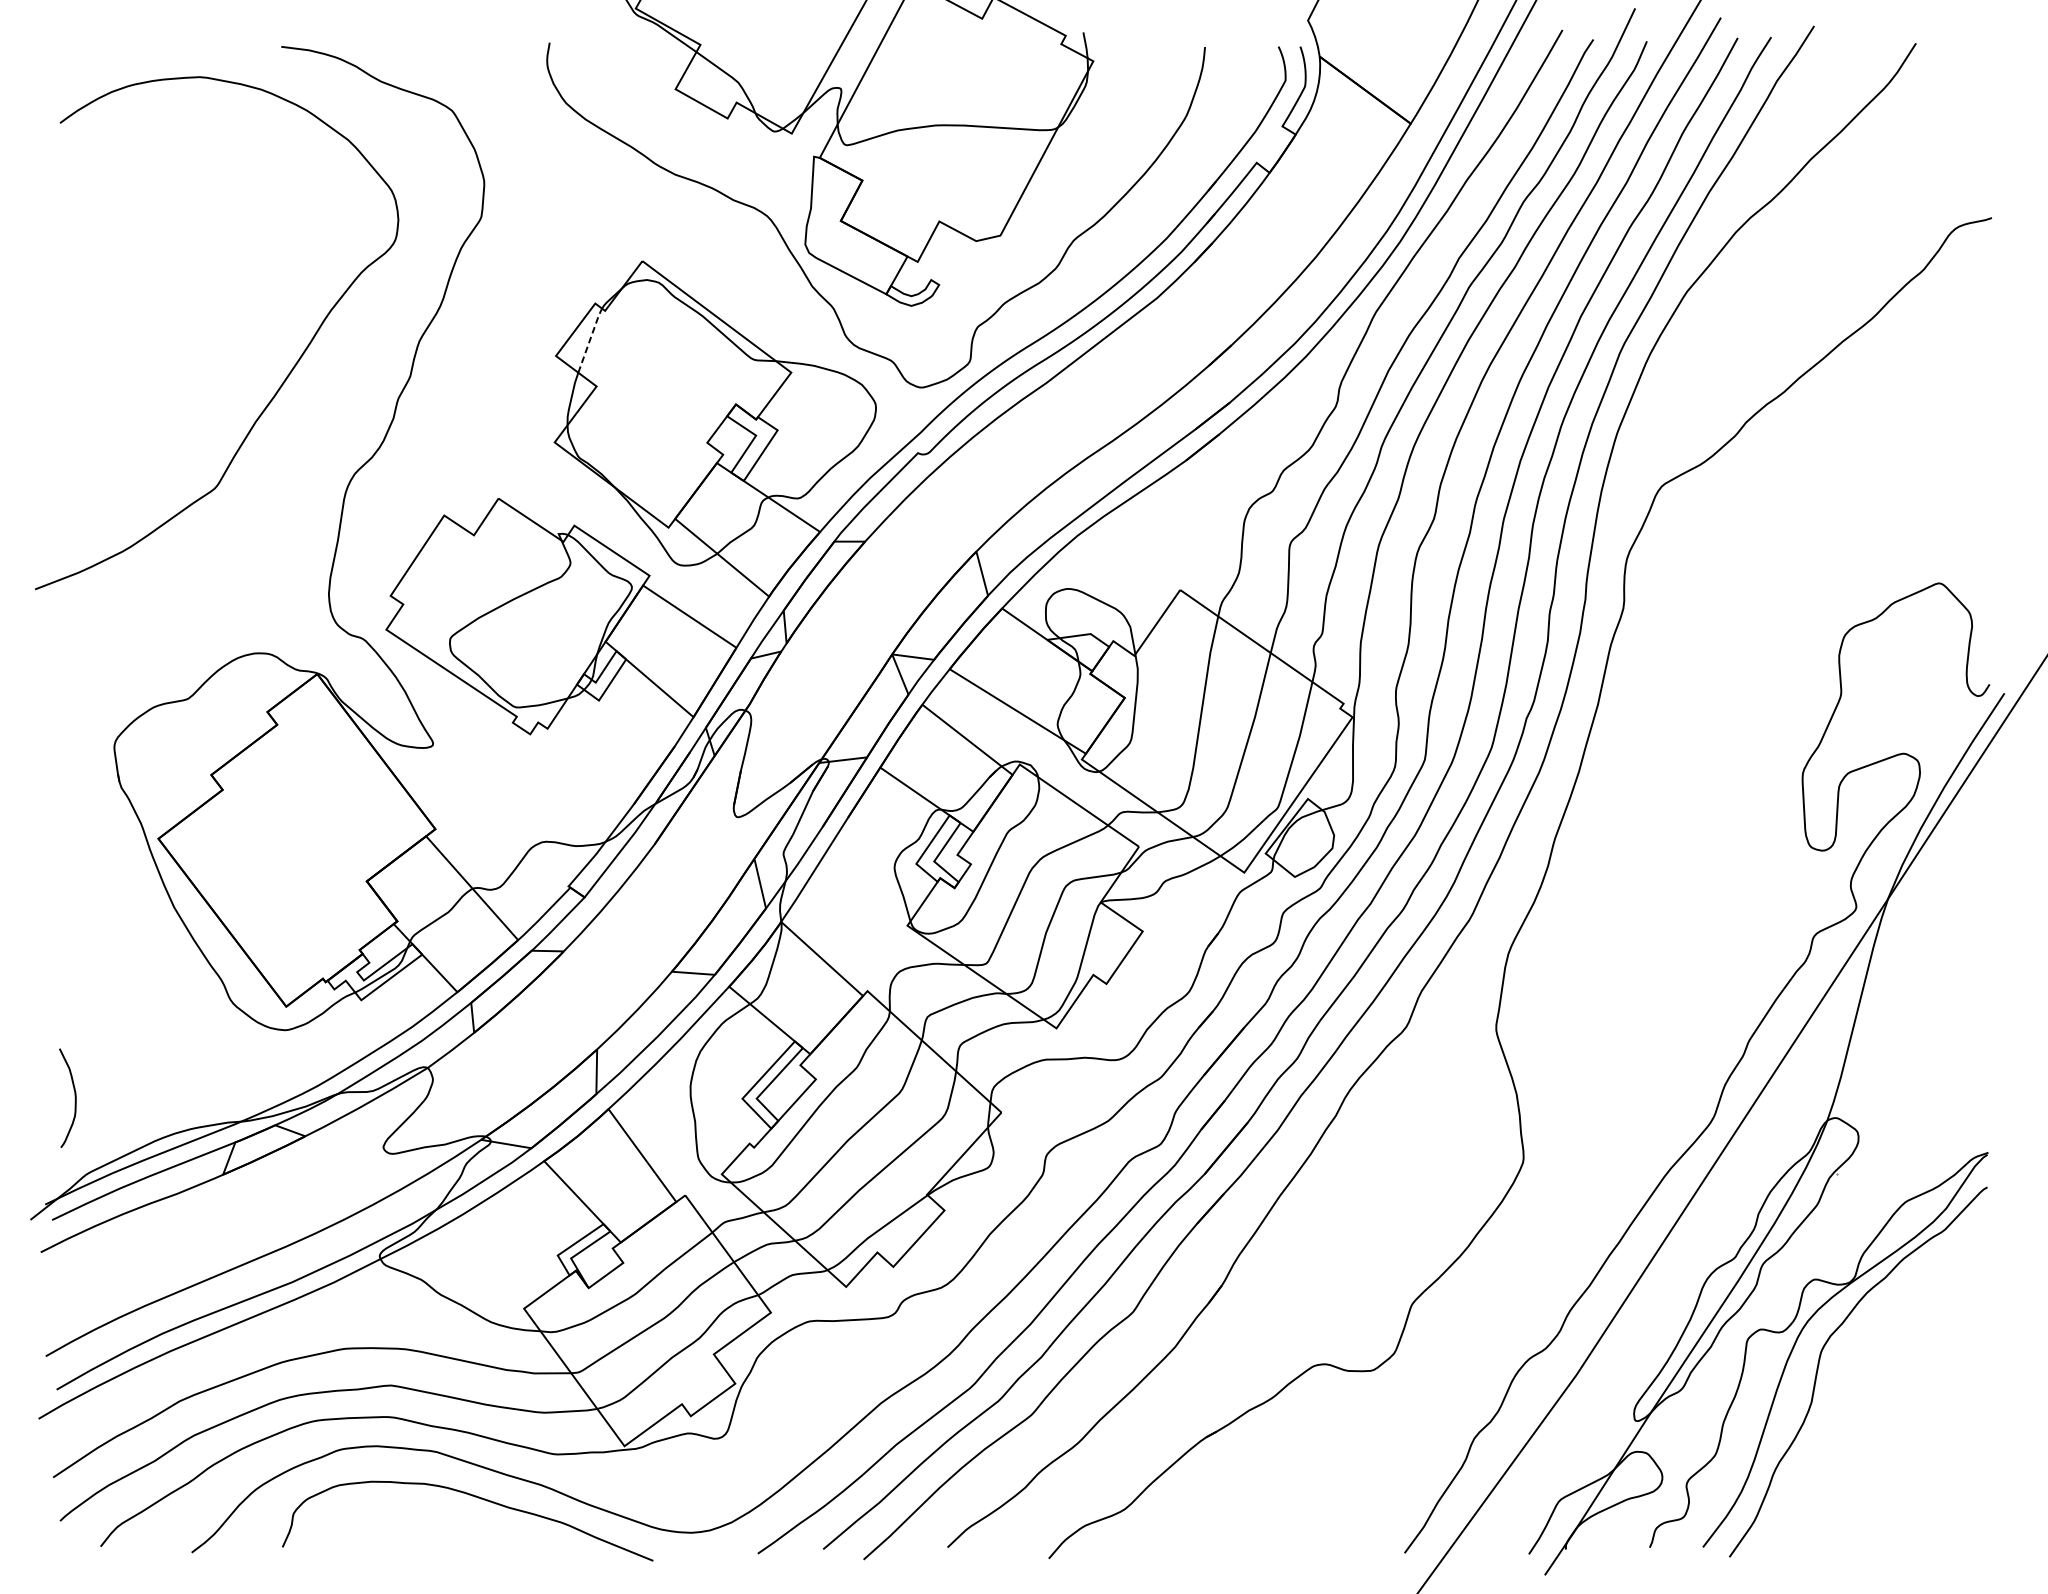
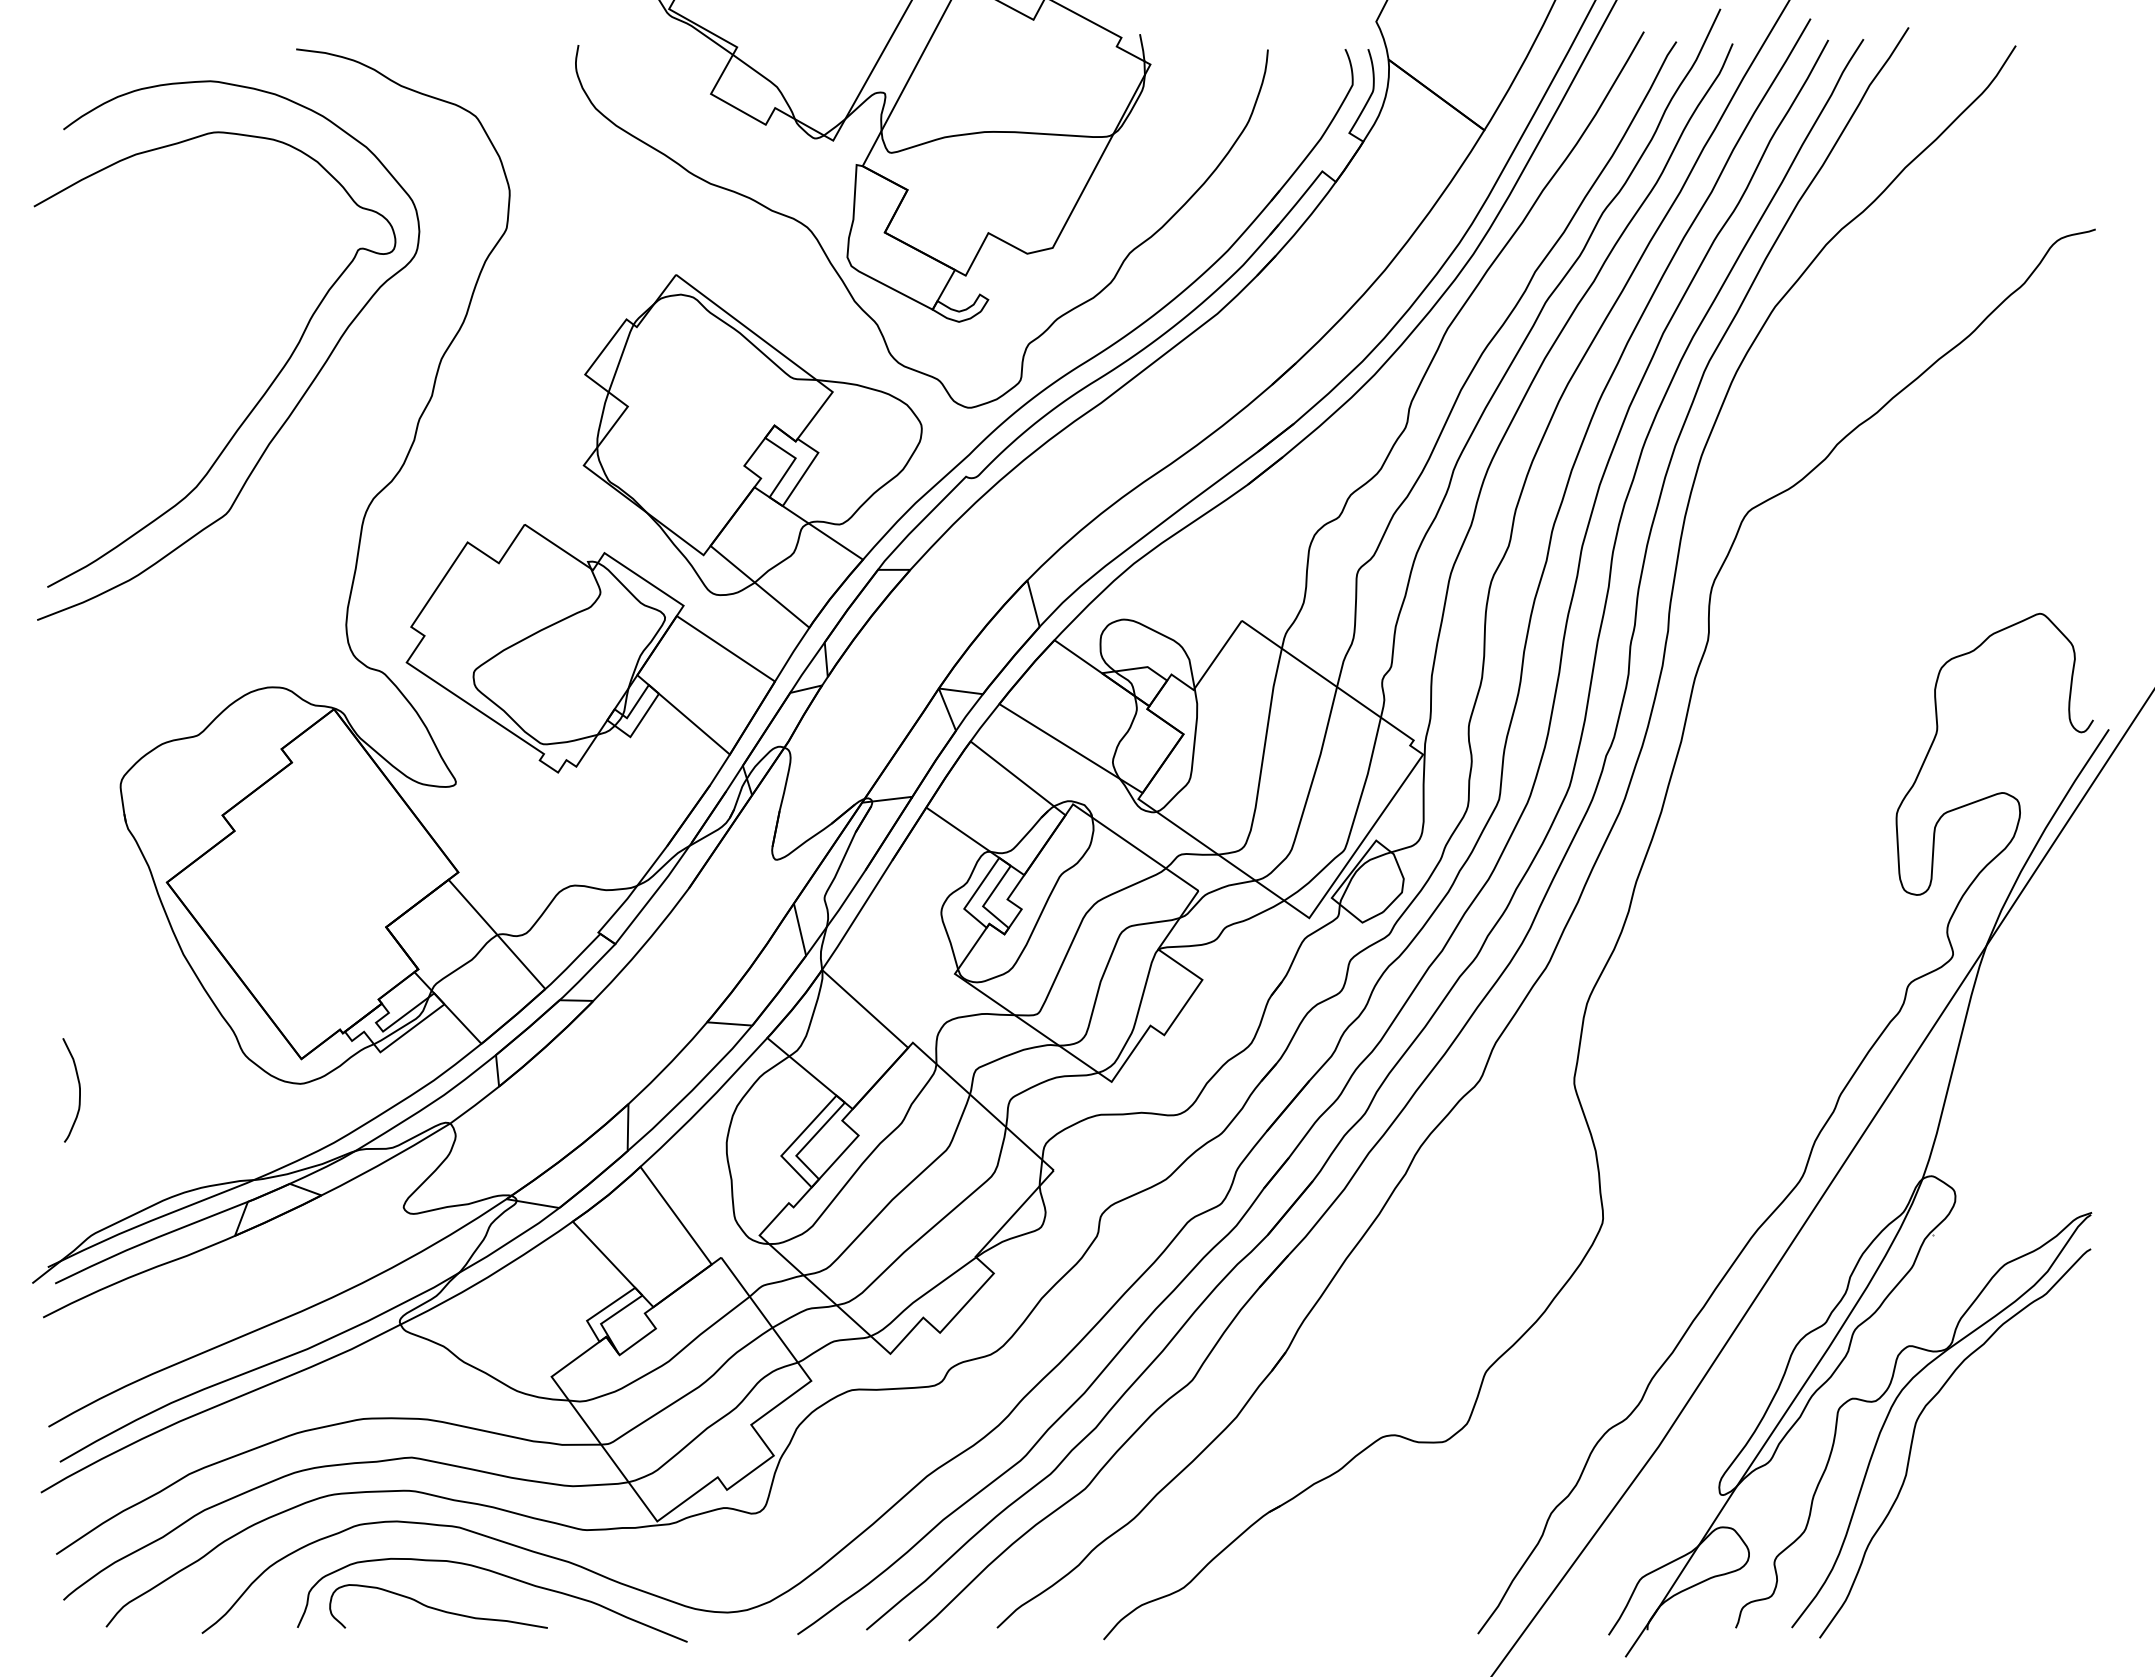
line: (590, 339) -> (621, 357), dashed -> solid
curve: (250, 373) -> (263, 393), added
curve: (75, 1098) -> (79, 1090), moved
curve: (416, 1528) -> (438, 1608), added

